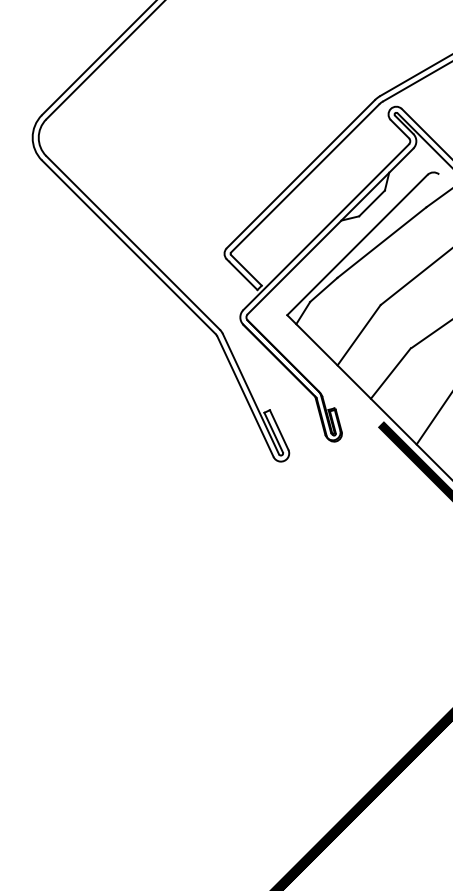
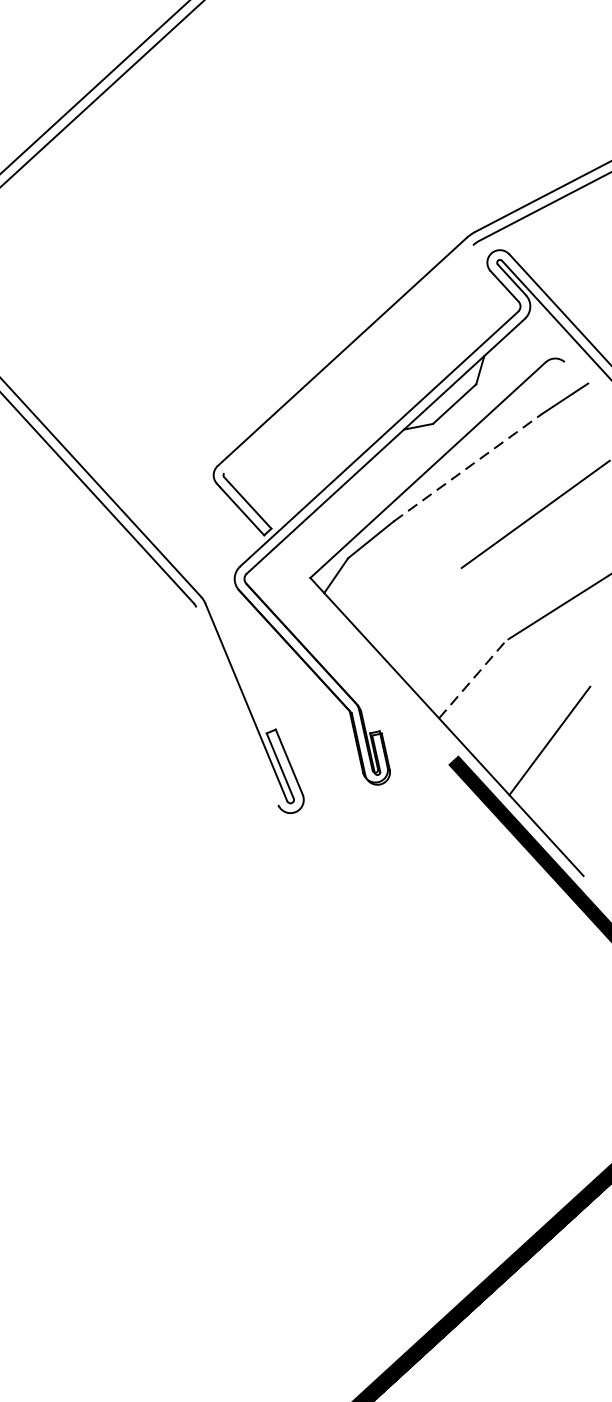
line: (305, 178) -> (349, 359), removed
line: (381, 242) -> (467, 467), solid -> dashed
line: (358, 335) -> (423, 615), removed
line: (391, 373) -> (473, 679), solid -> dashed
line: (245, 396) -> (237, 705), removed

